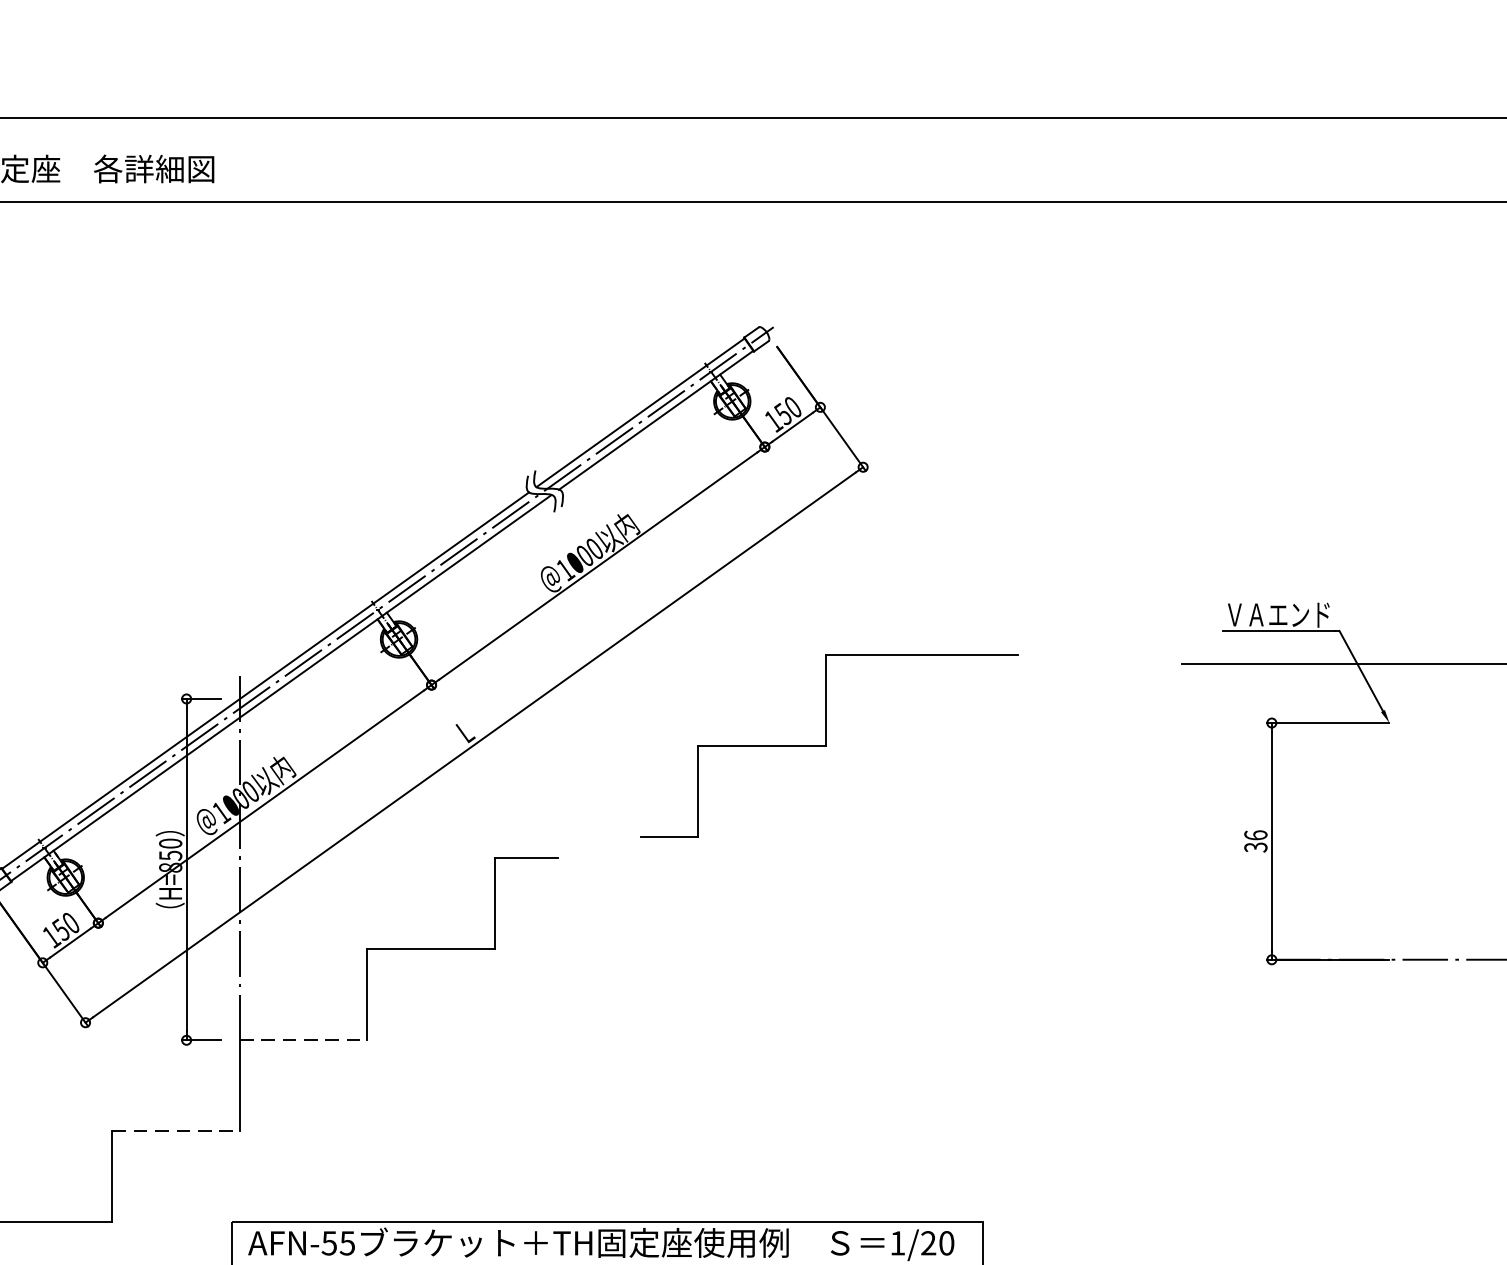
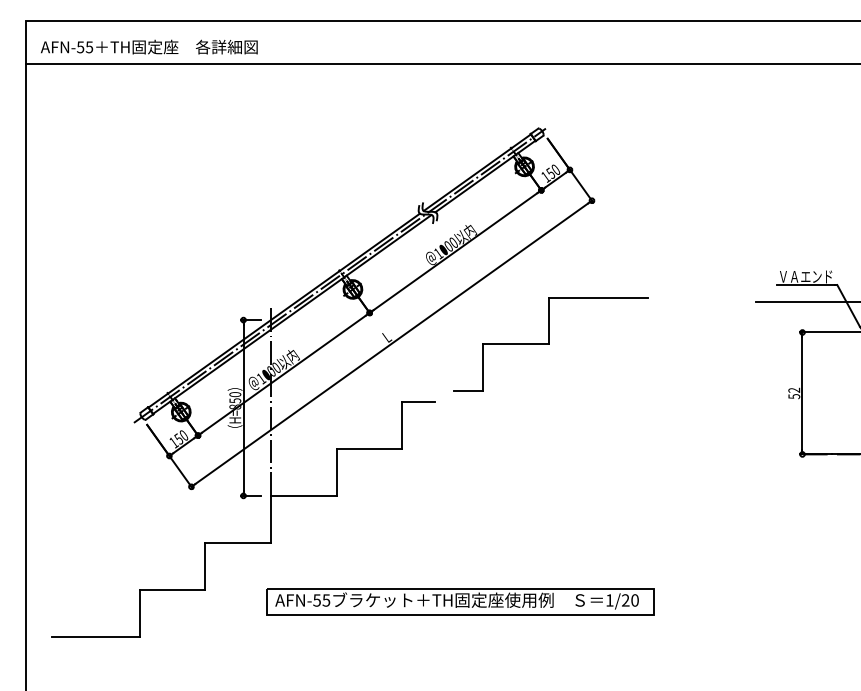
part: (829, 746) -> (550, 344), moved
text: (1256, 839) -> (794, 392), 36 -> 52
line: (303, 1039) -> (303, 495), dashed -> solid
line: (176, 1130) -> (238, 542), dashed -> solid

